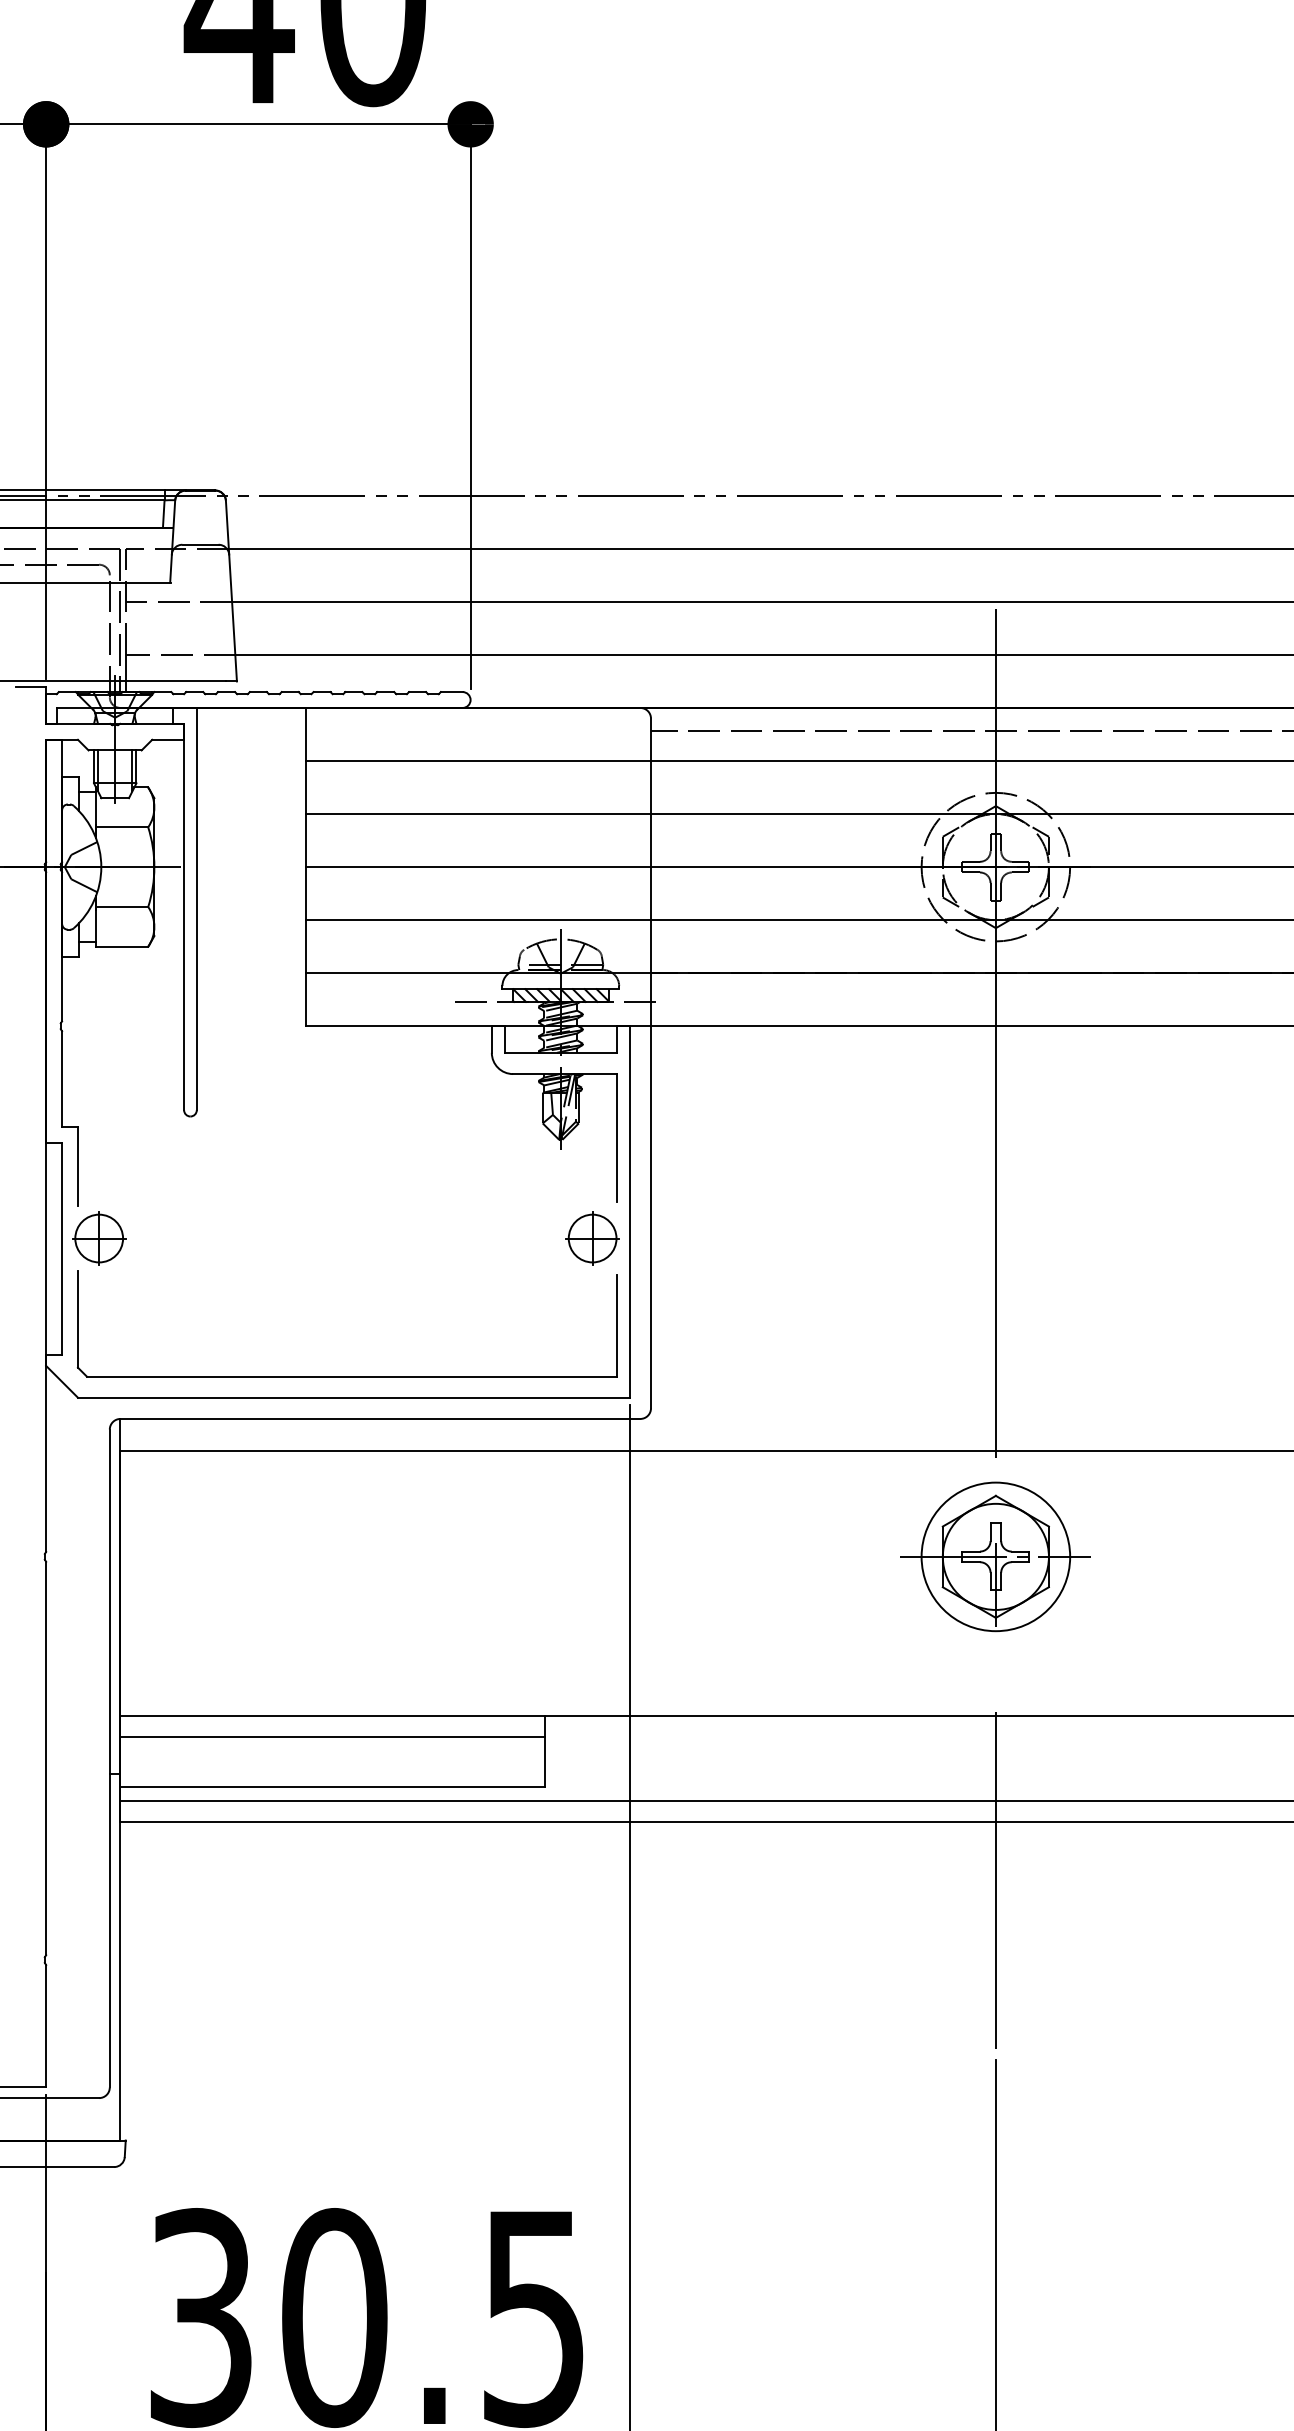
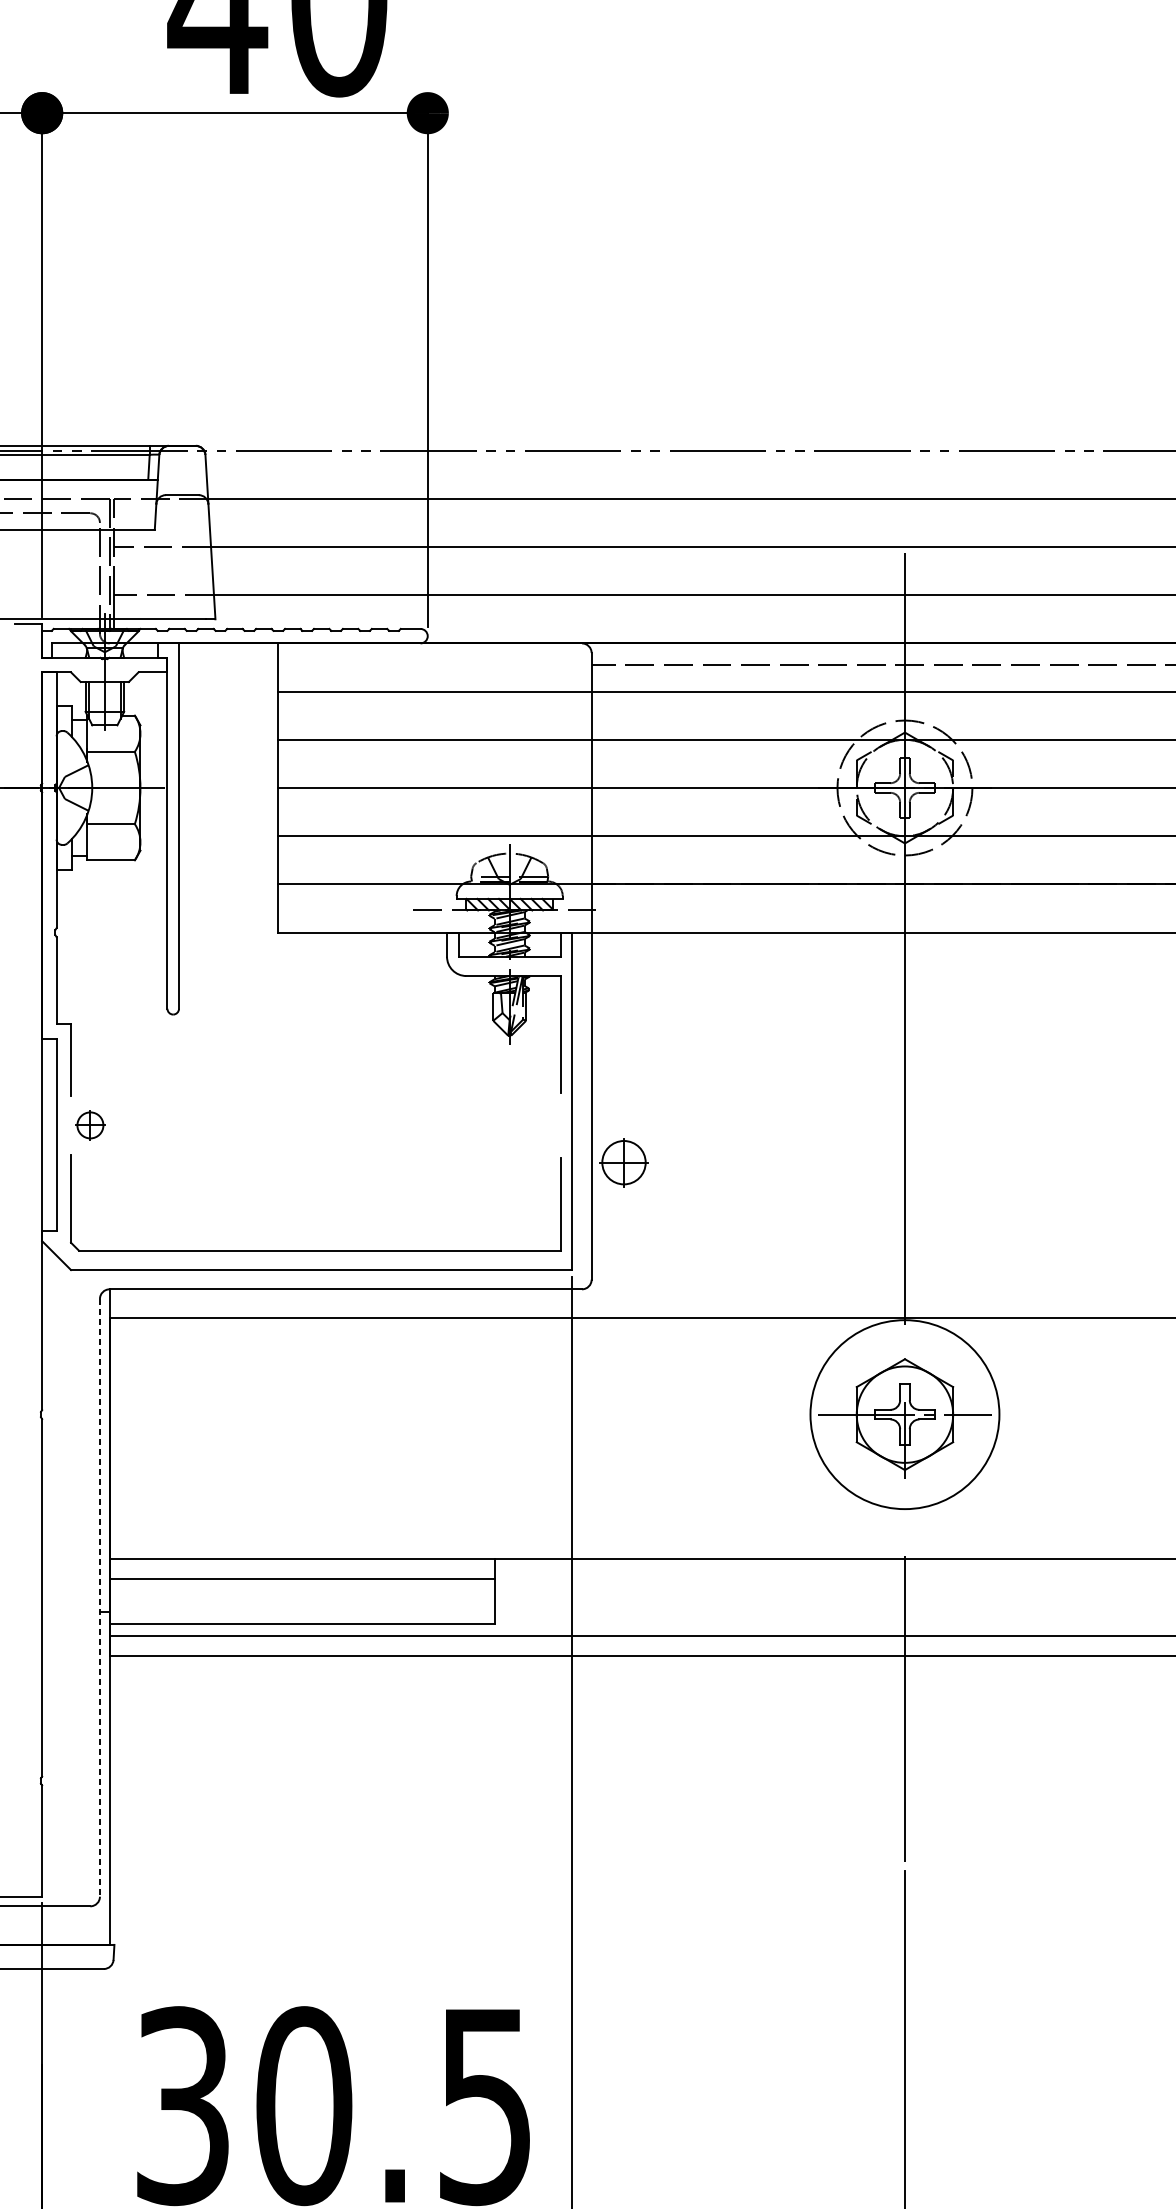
part: (99, 1238) -> (90, 1125), size x0.6
part: (592, 1238) -> (623, 1162), moved
circle: (995, 1556) -> (904, 1414), size x1.4
line: (109, 1758) -> (99, 1597), solid -> dashed

